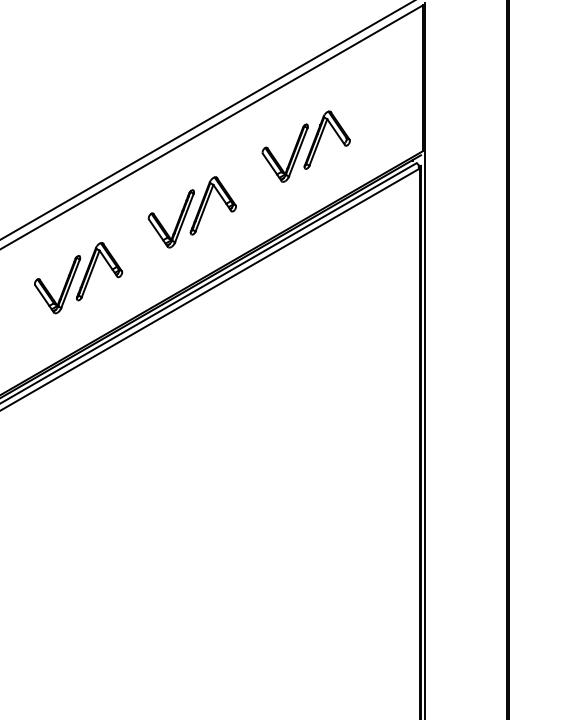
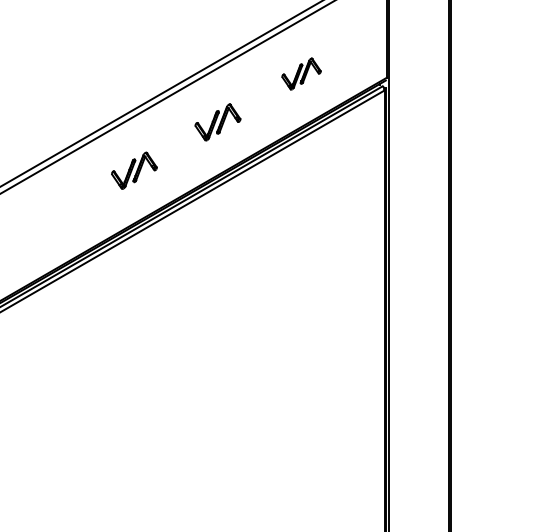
part: (306, 145) -> (301, 73), size x0.6
part: (191, 212) -> (217, 122), size x0.7
part: (78, 277) -> (134, 170), size x0.7

